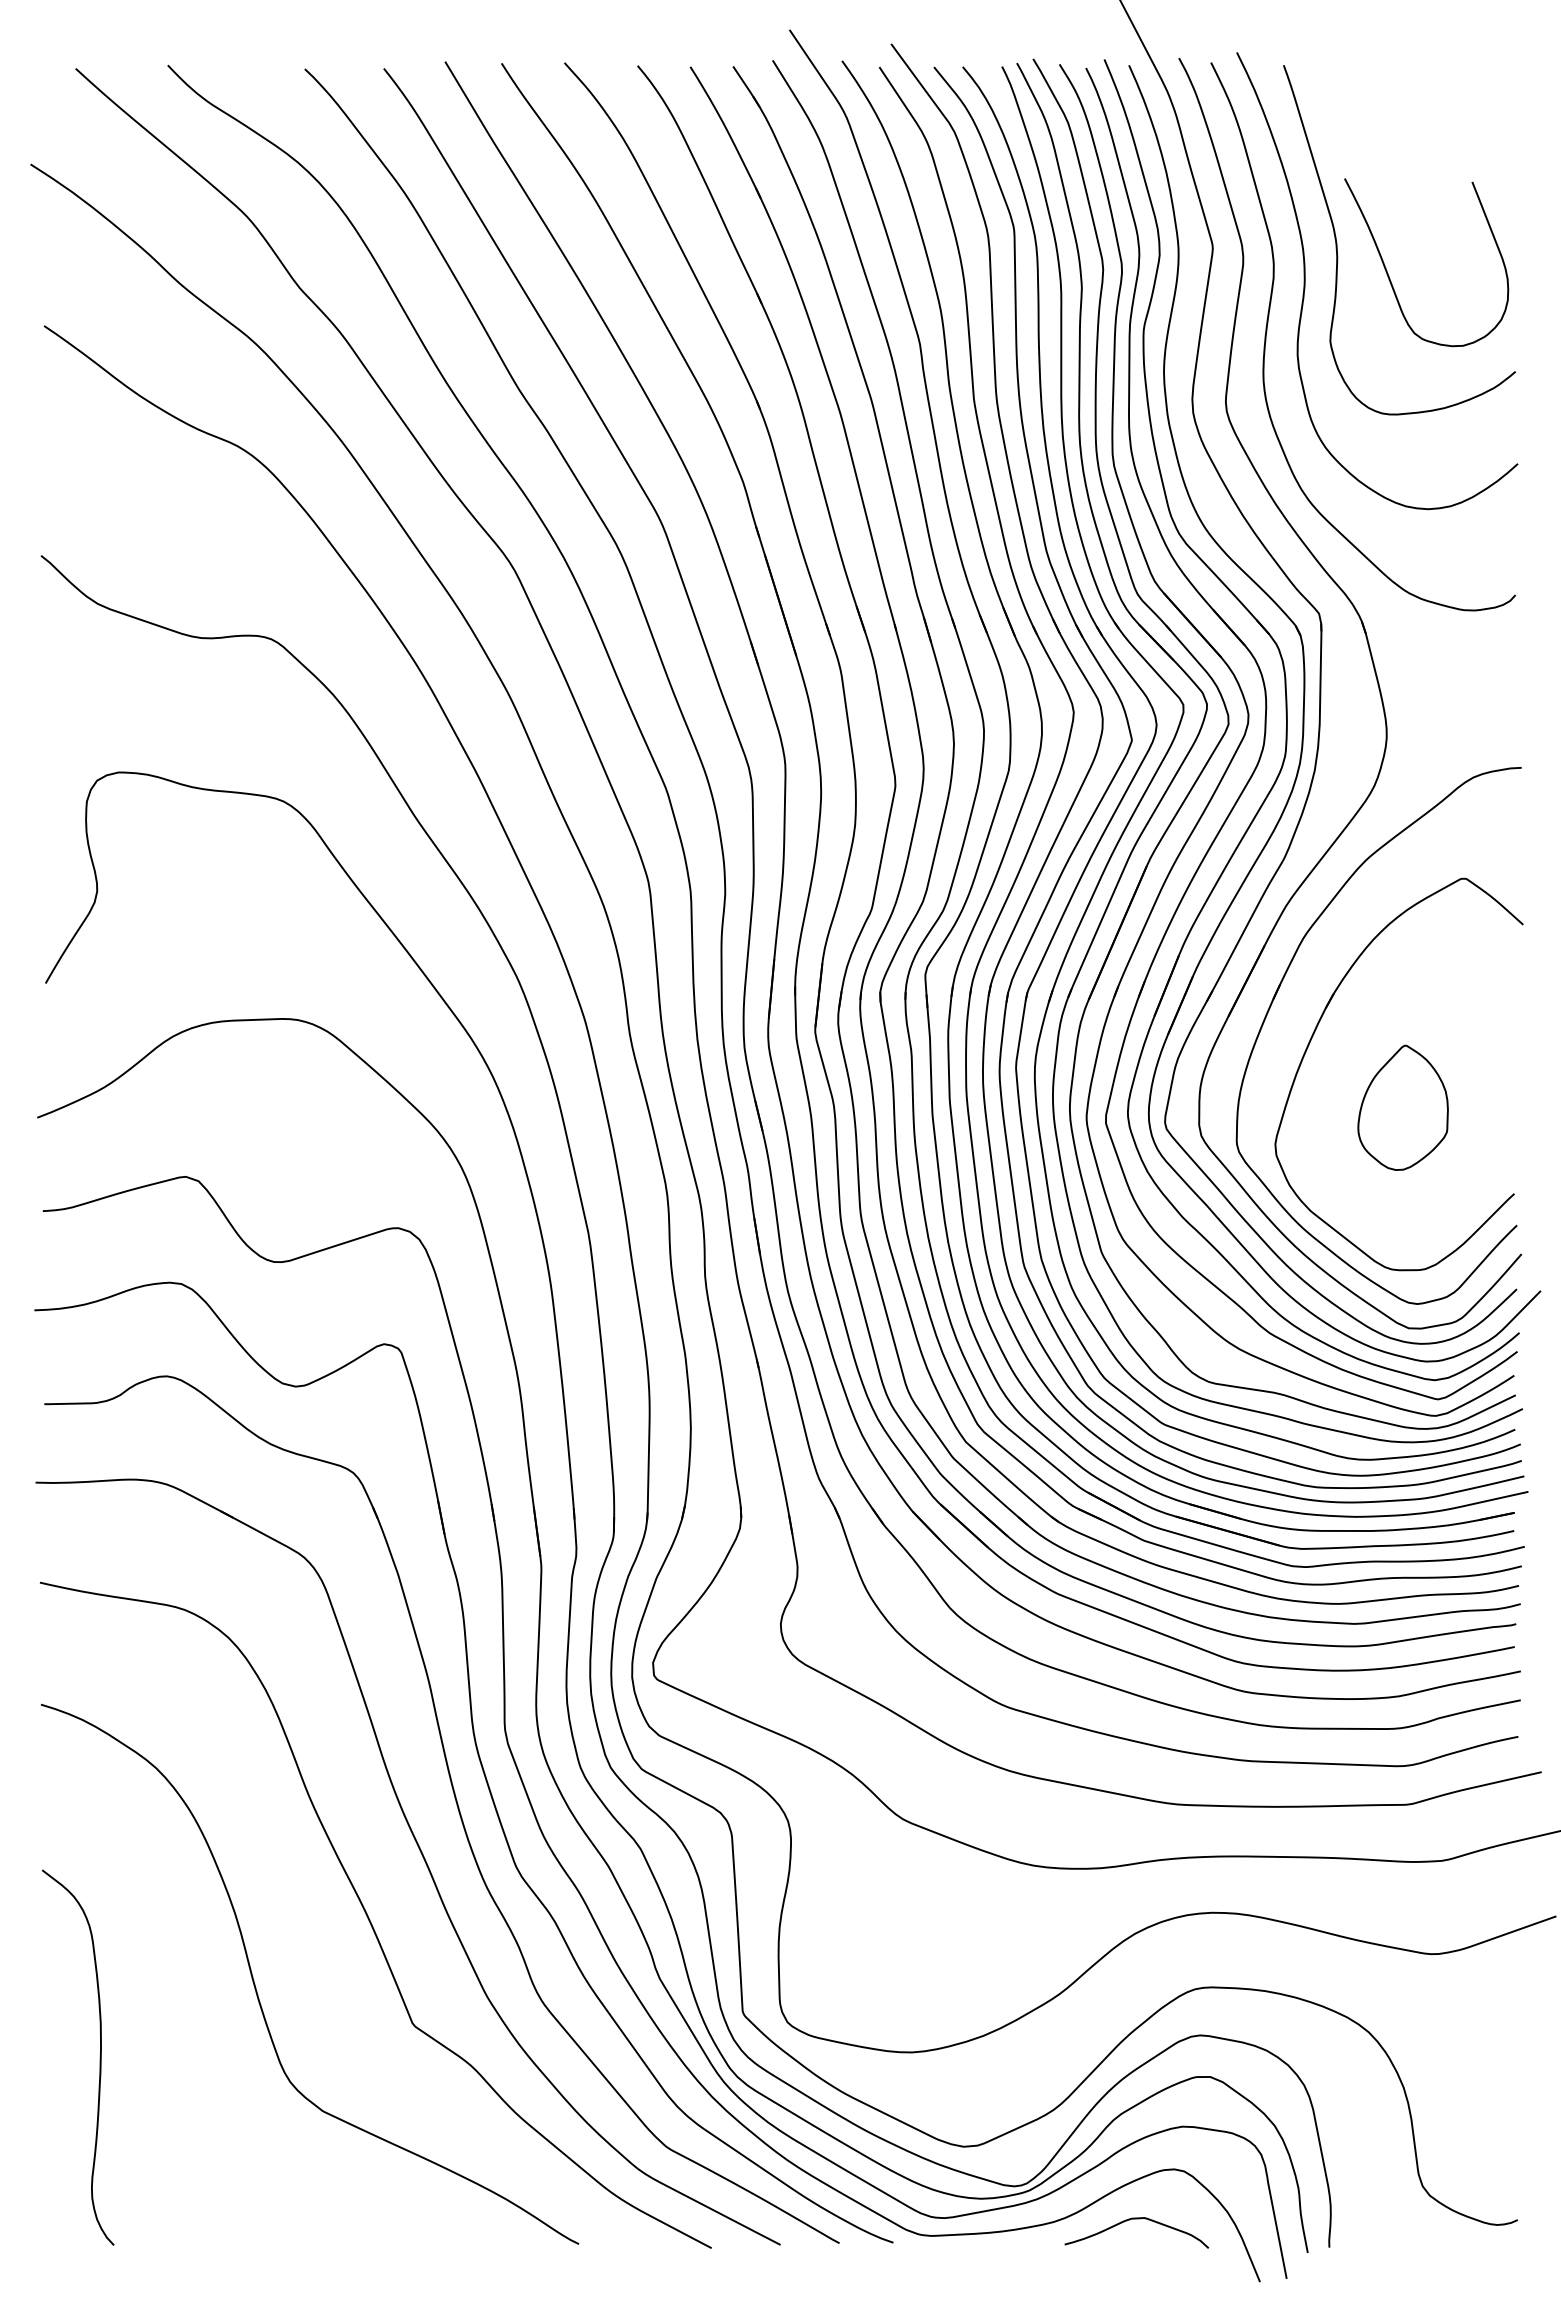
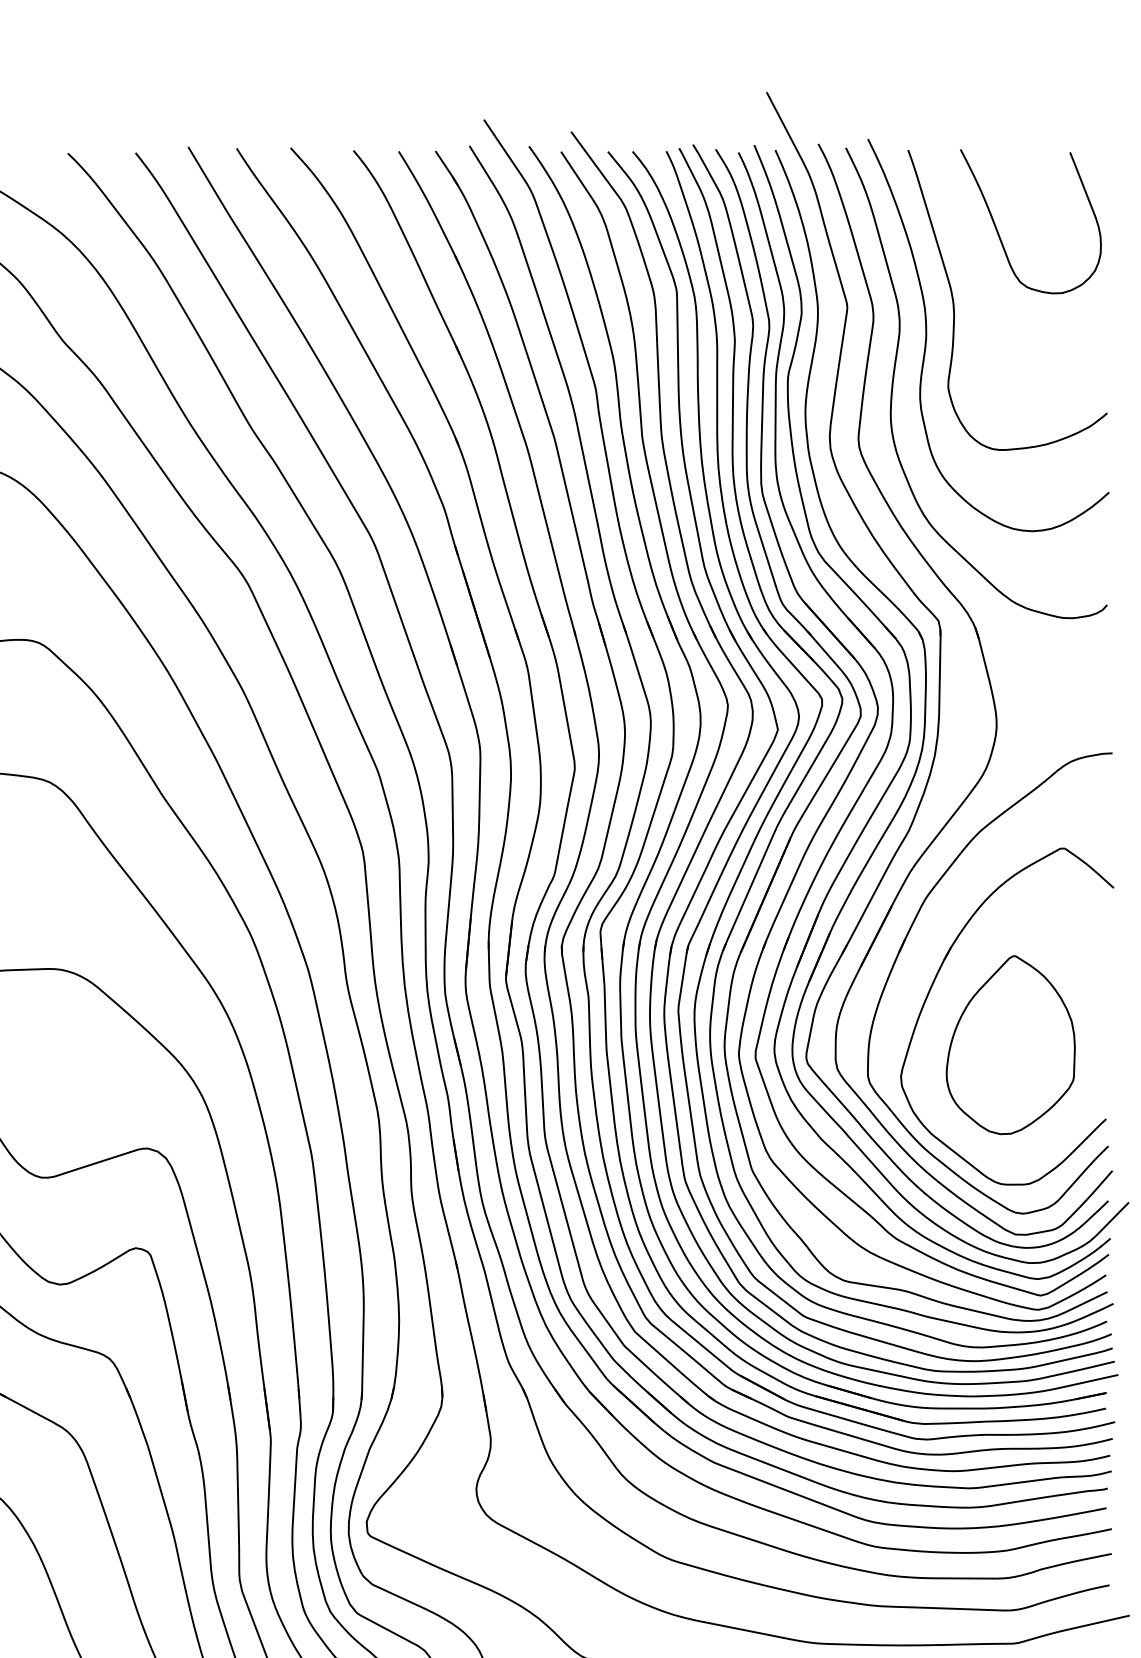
curve: (1390, 278) -> (999, 235), moved
part: (1402, 1107) -> (1010, 1044), size x1.67

